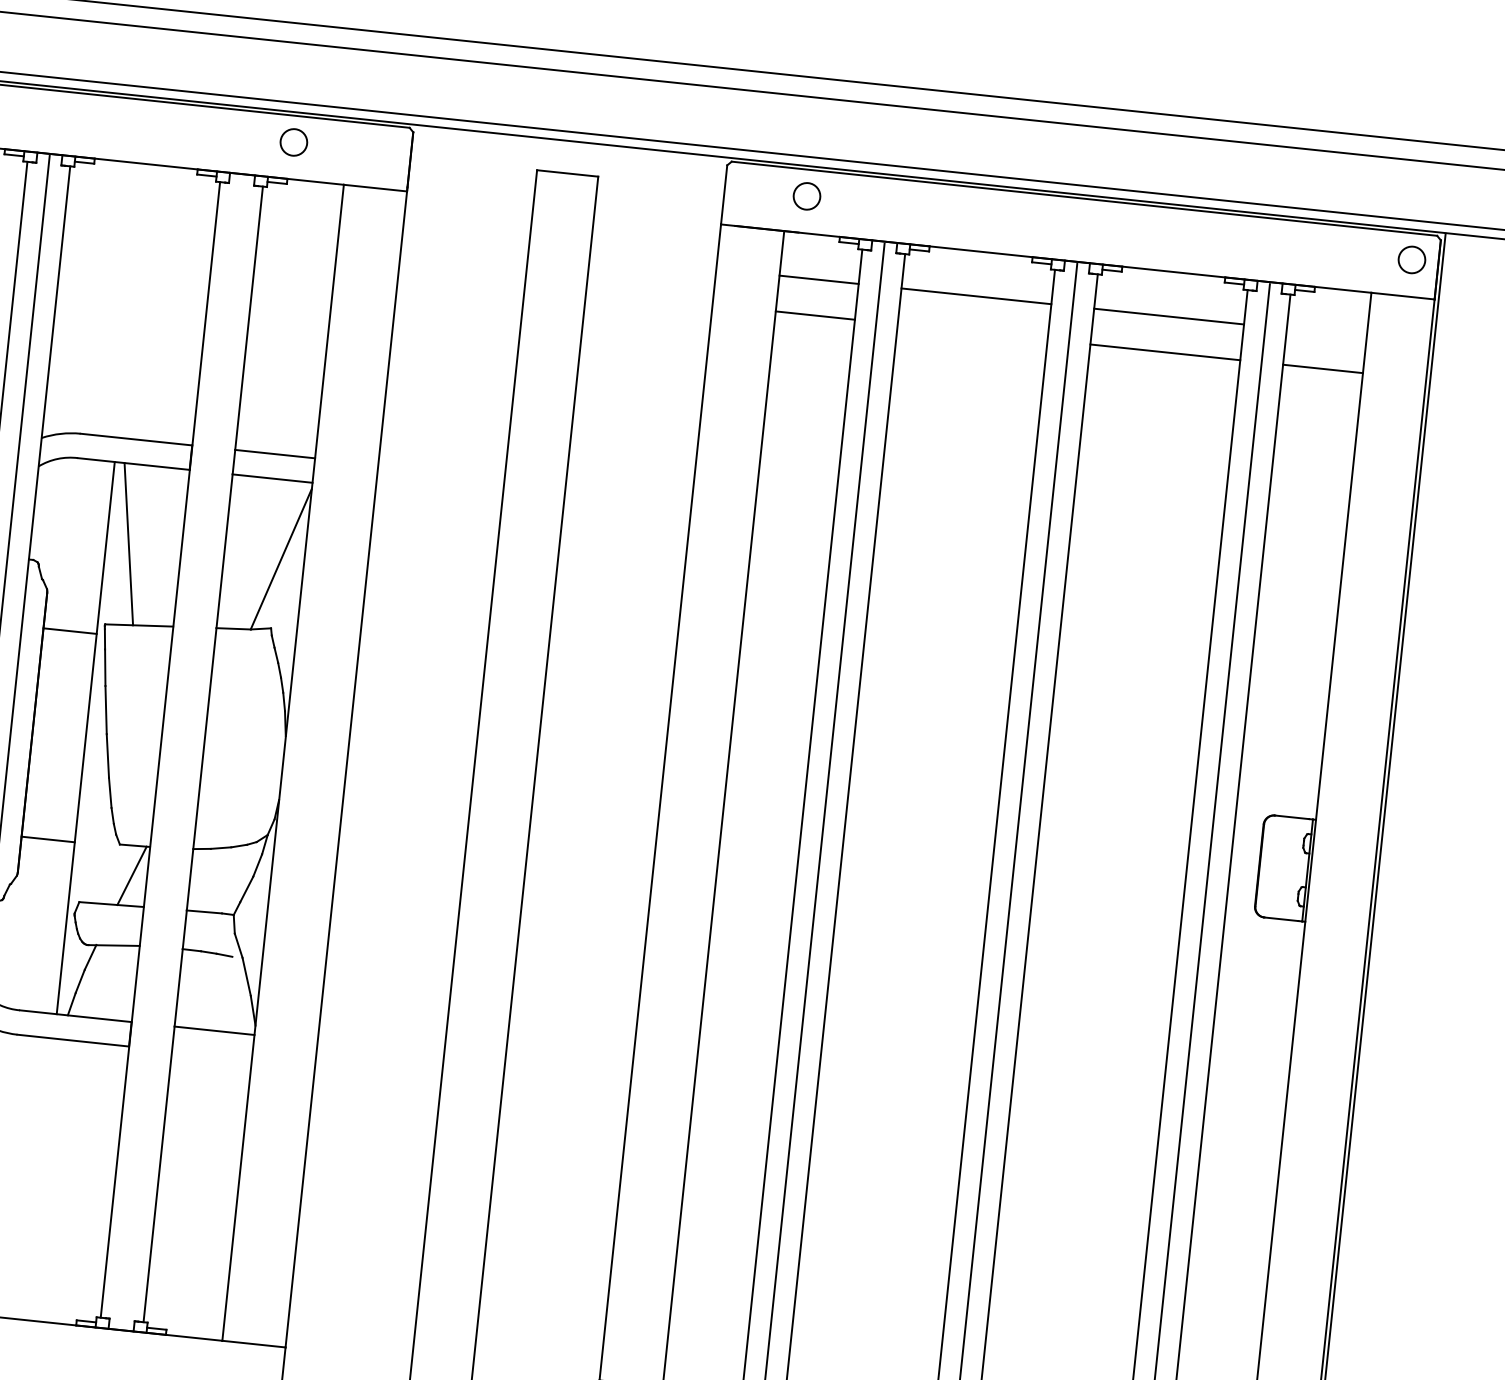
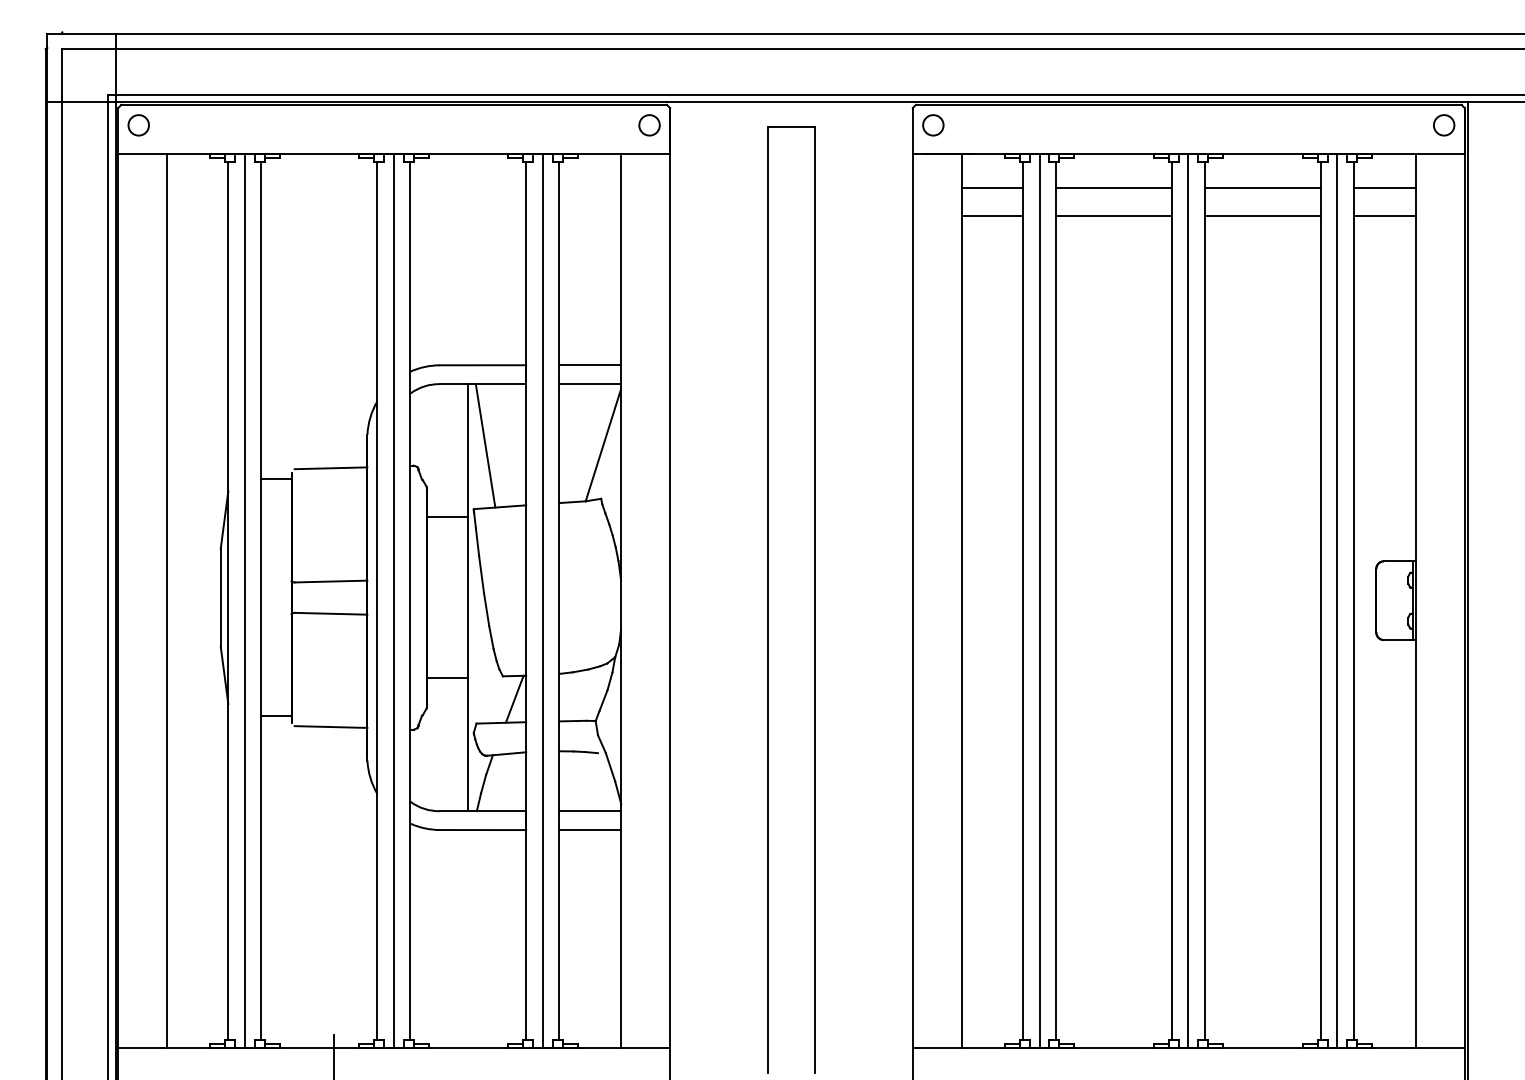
circle: (293, 142) -> (649, 125), moved
circle: (807, 196) -> (933, 125), moved
line: (972, 331) -> (1113, 215), added
line: (1326, 333) -> (1384, 188), added
line: (181, 751) -> (542, 600), added
line: (212, 1055) -> (590, 830), added

